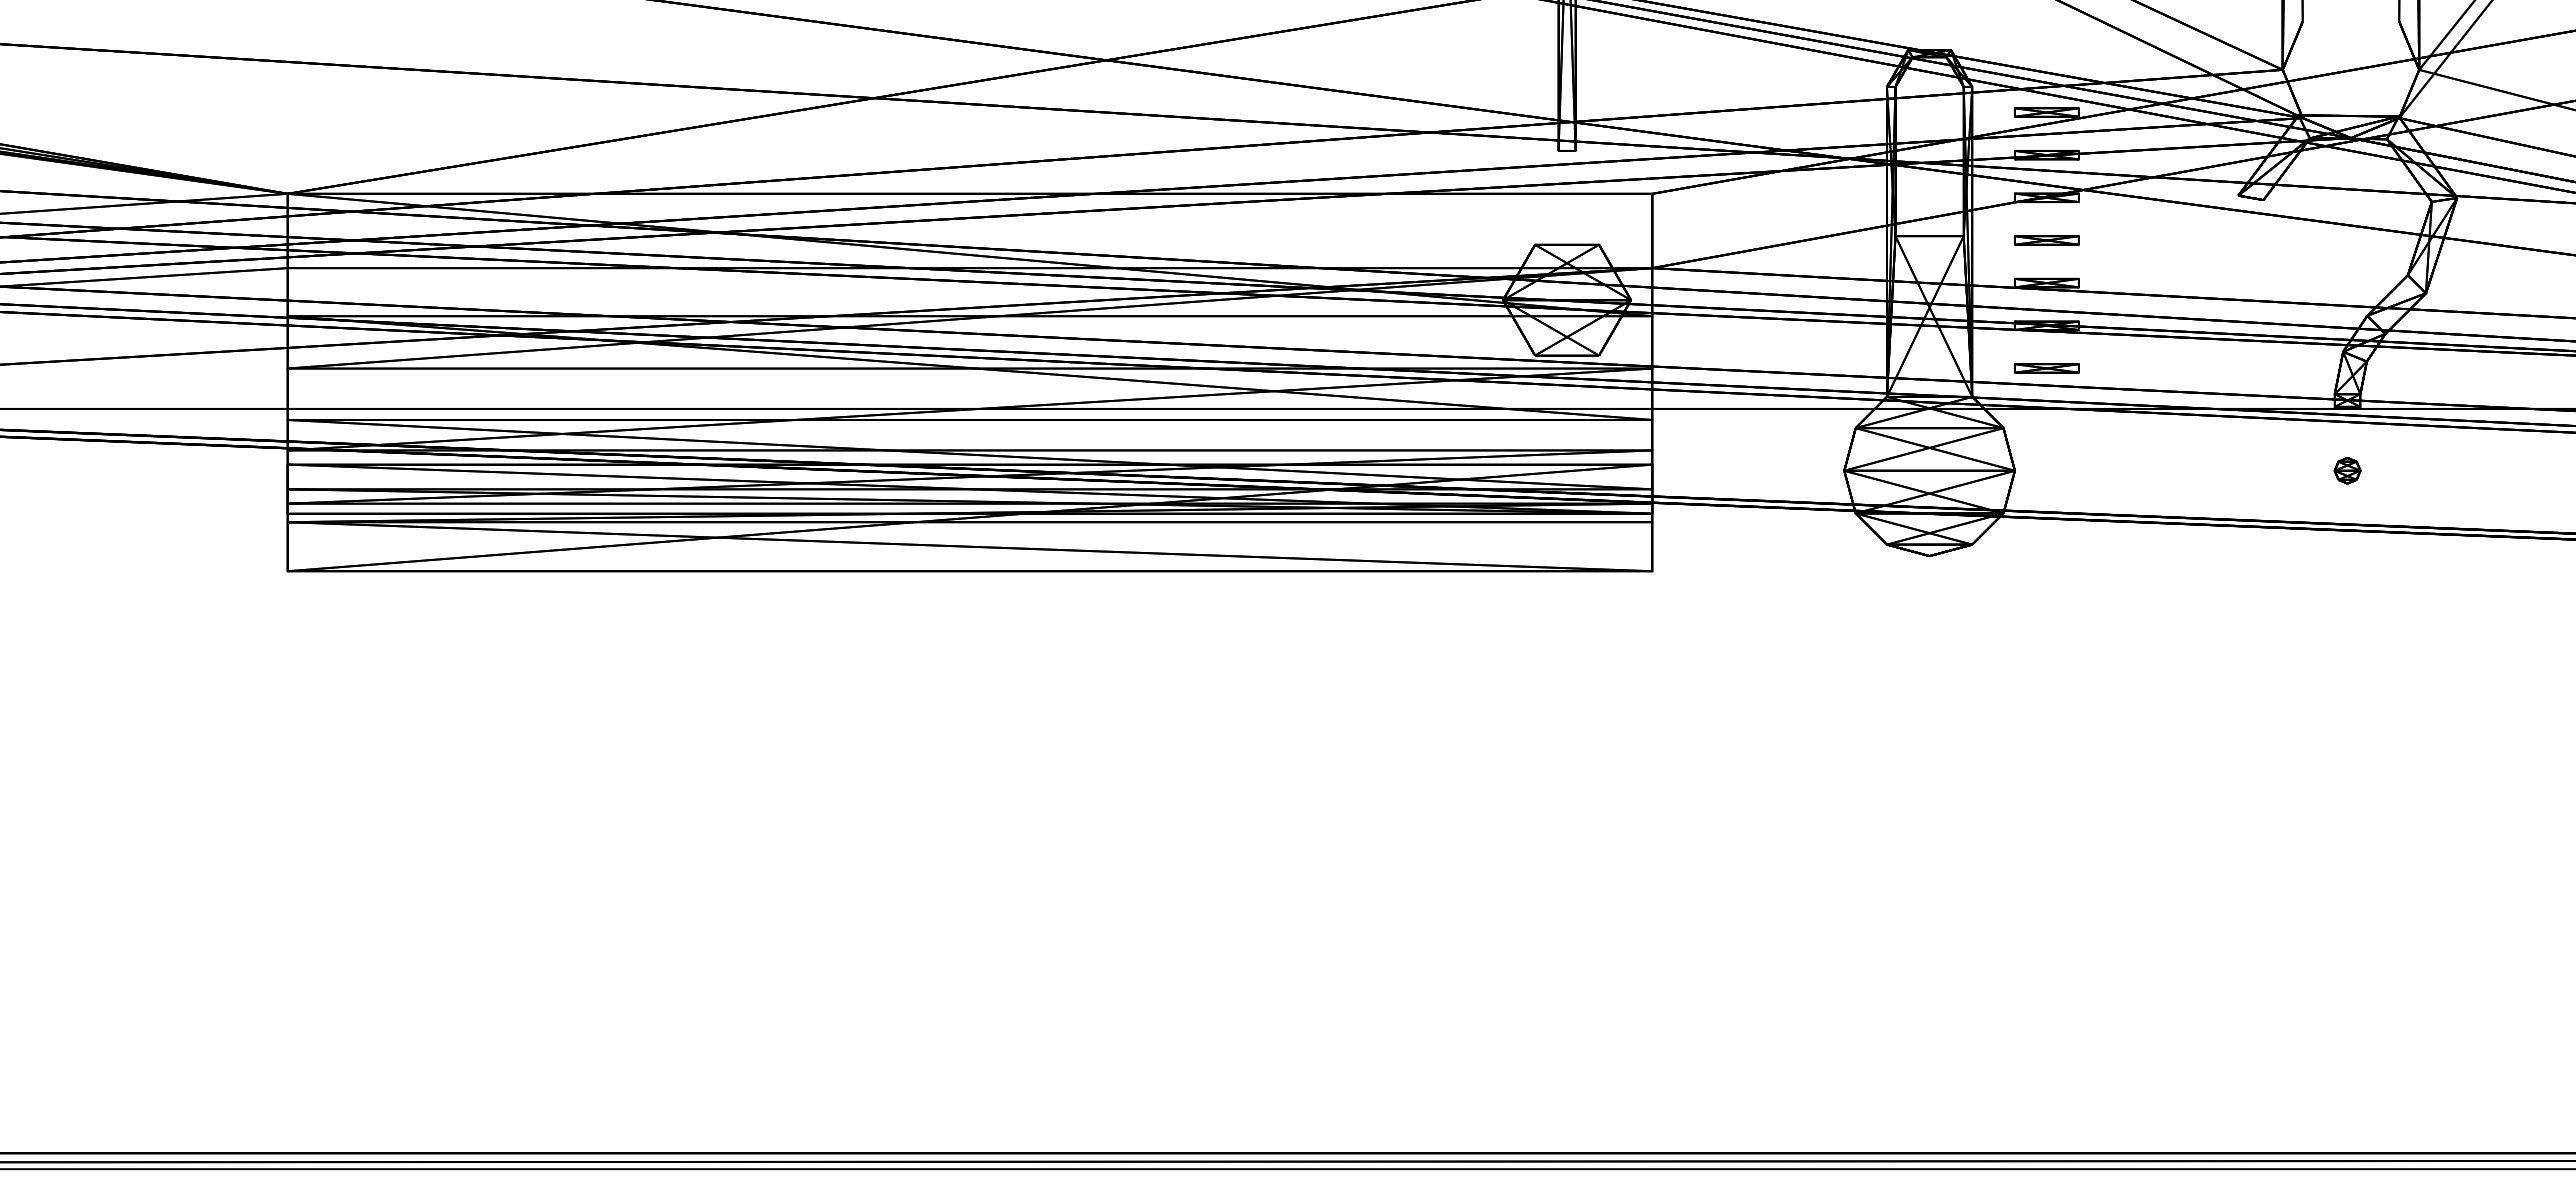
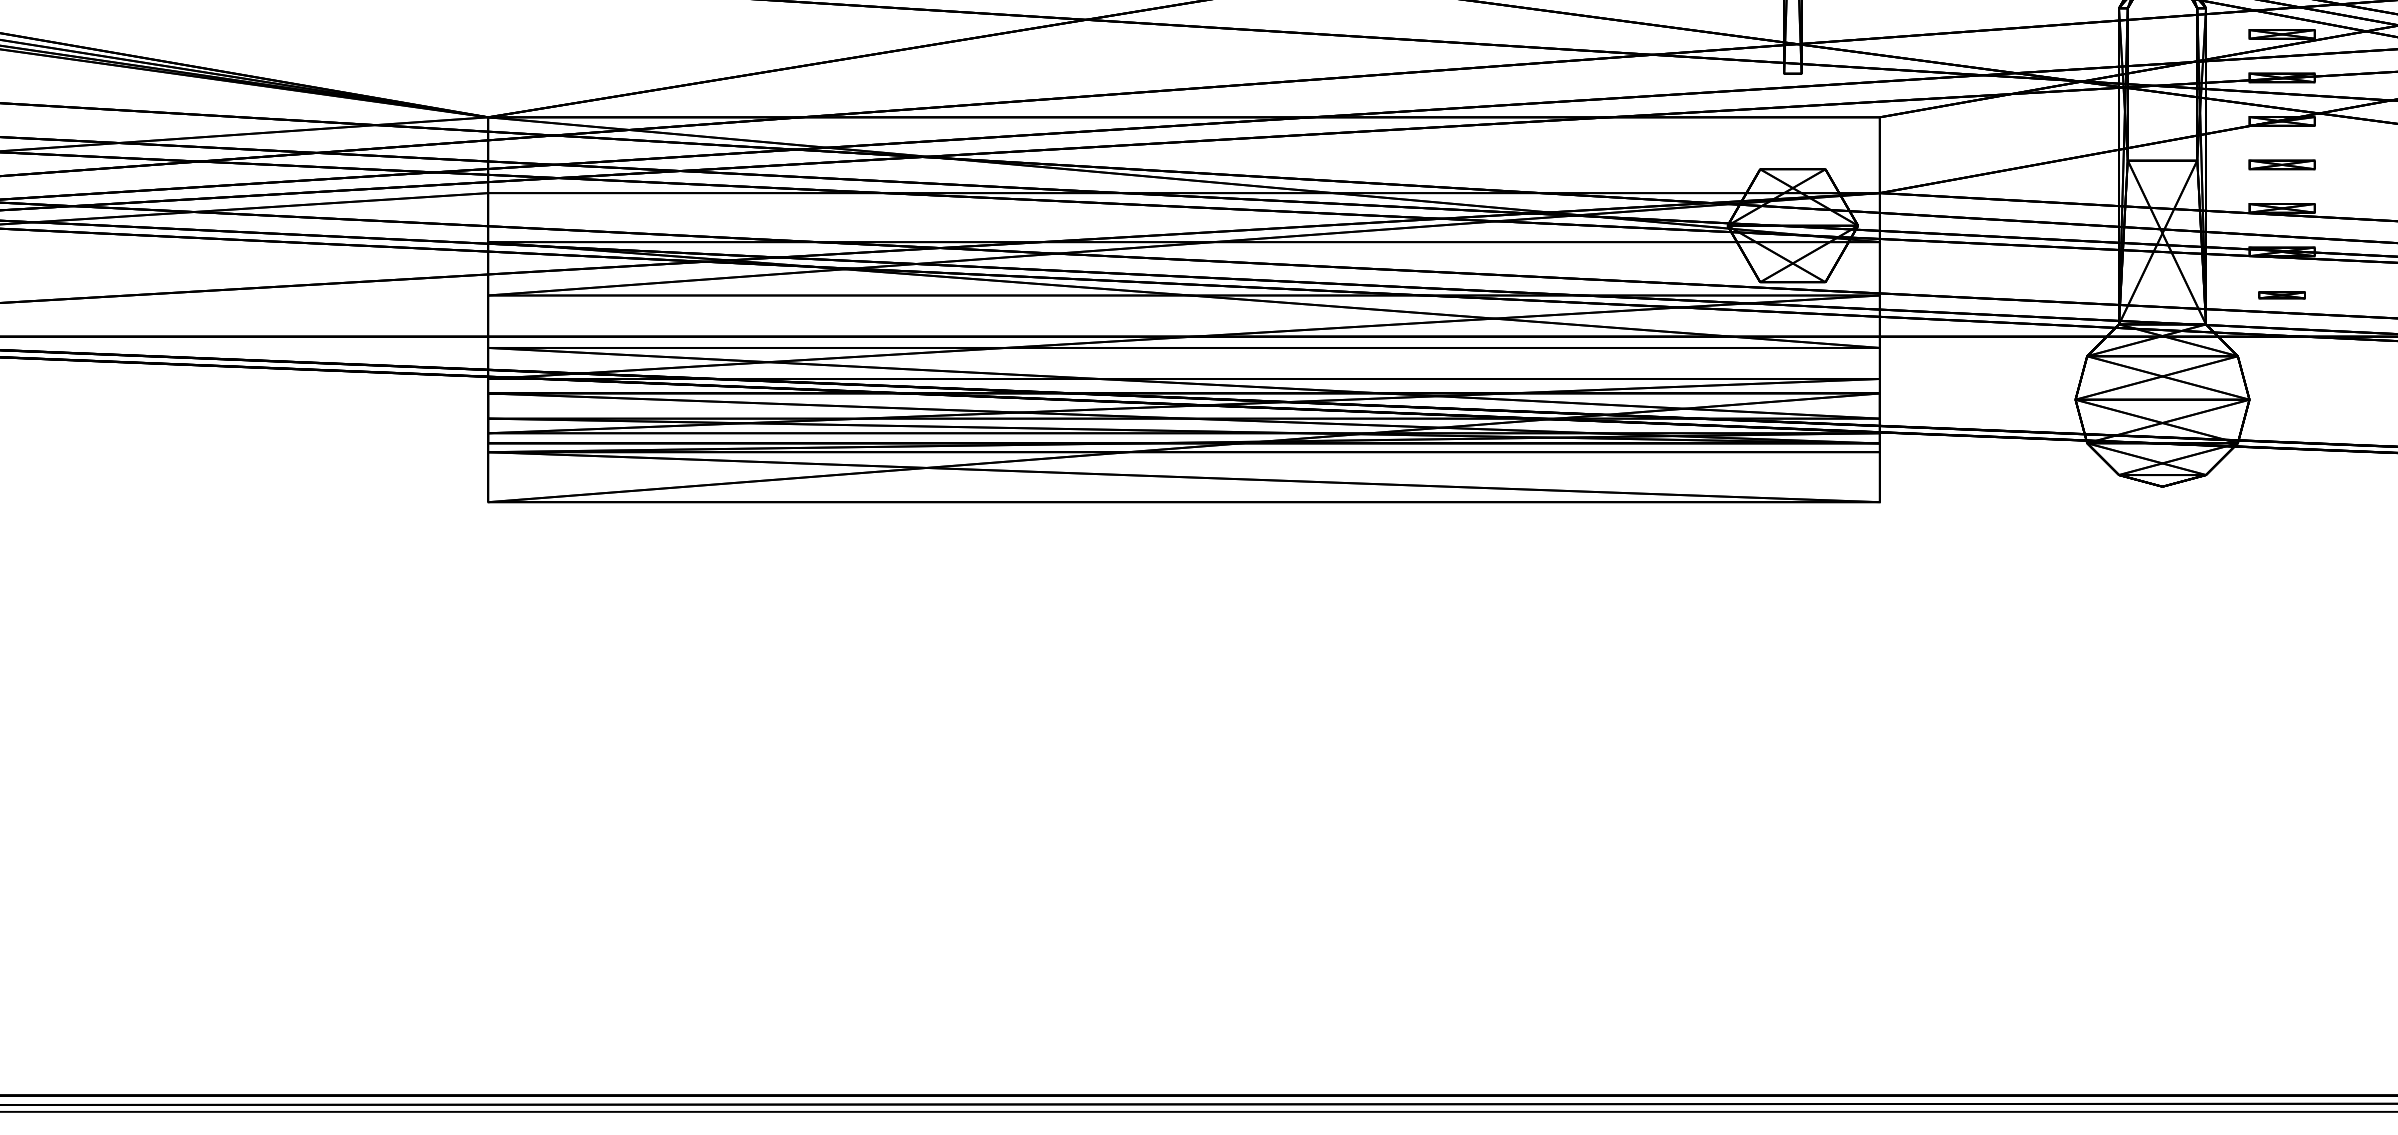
part: (2046, 368) -> (2281, 295), size x0.7

